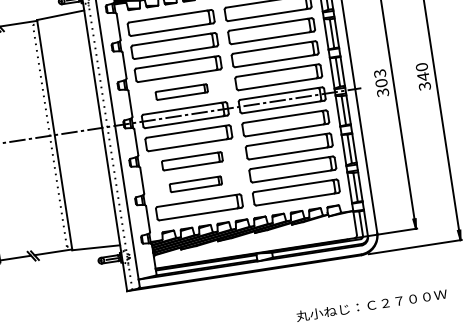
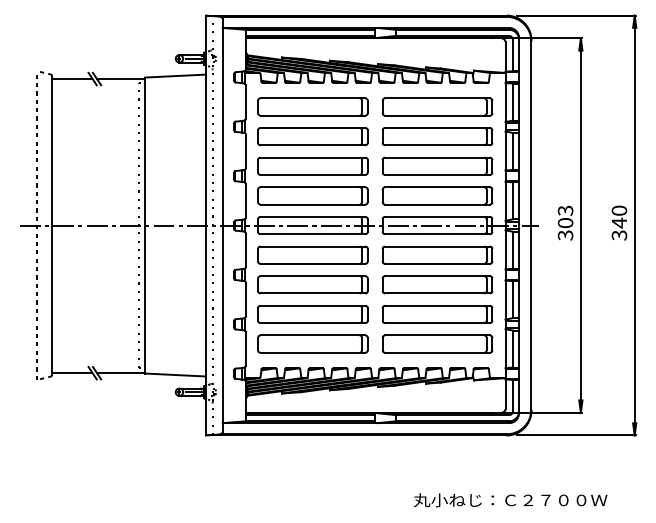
part: (181, 91) -> (312, 195), size x1.67
part: (192, 161) -> (312, 284), size x1.43
part: (195, 184) -> (312, 314), size x1.67

